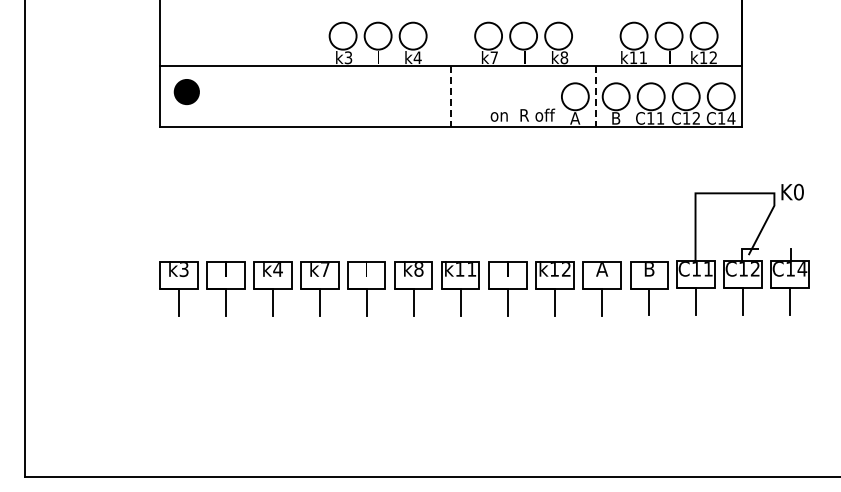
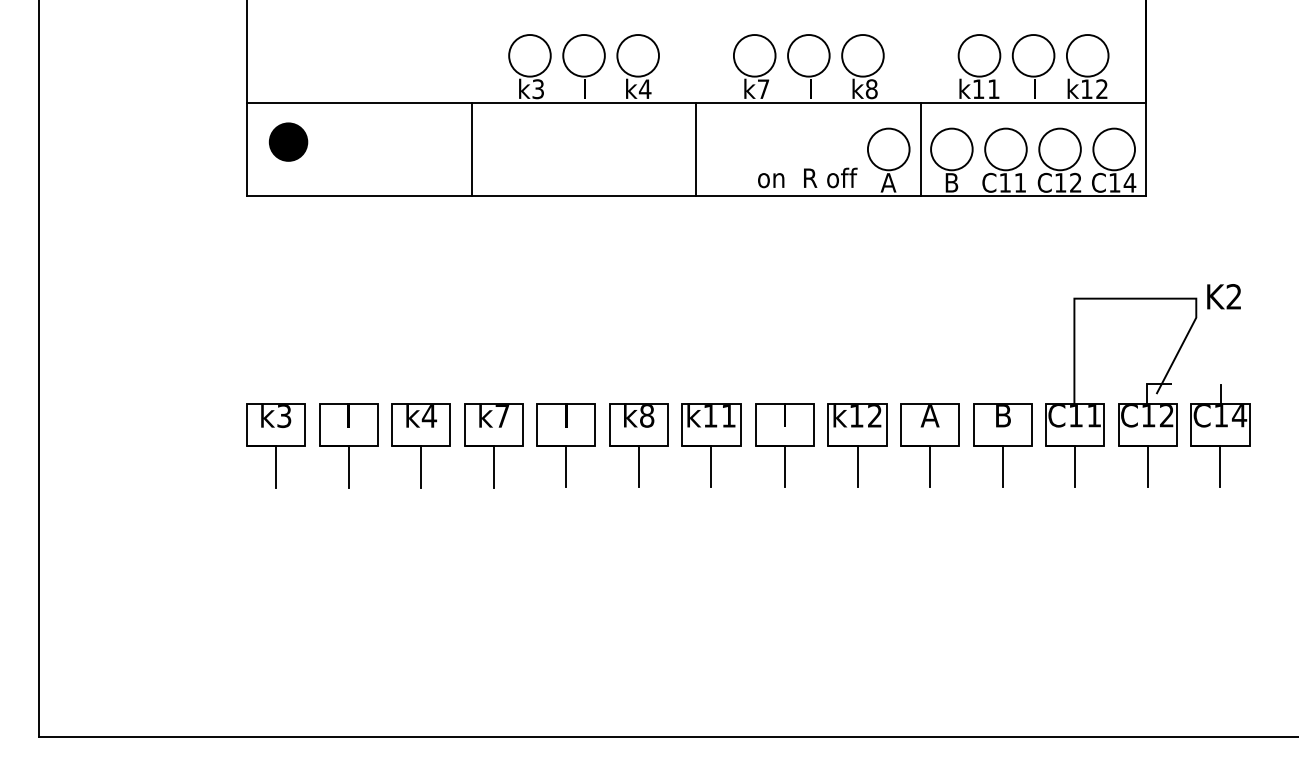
line: (305, 96) -> (471, 149), added
line: (450, 97) -> (695, 150), dashed -> solid
line: (596, 97) -> (921, 150), dashed -> solid
text: (798, 191) -> (1233, 295), K0 -> K2

